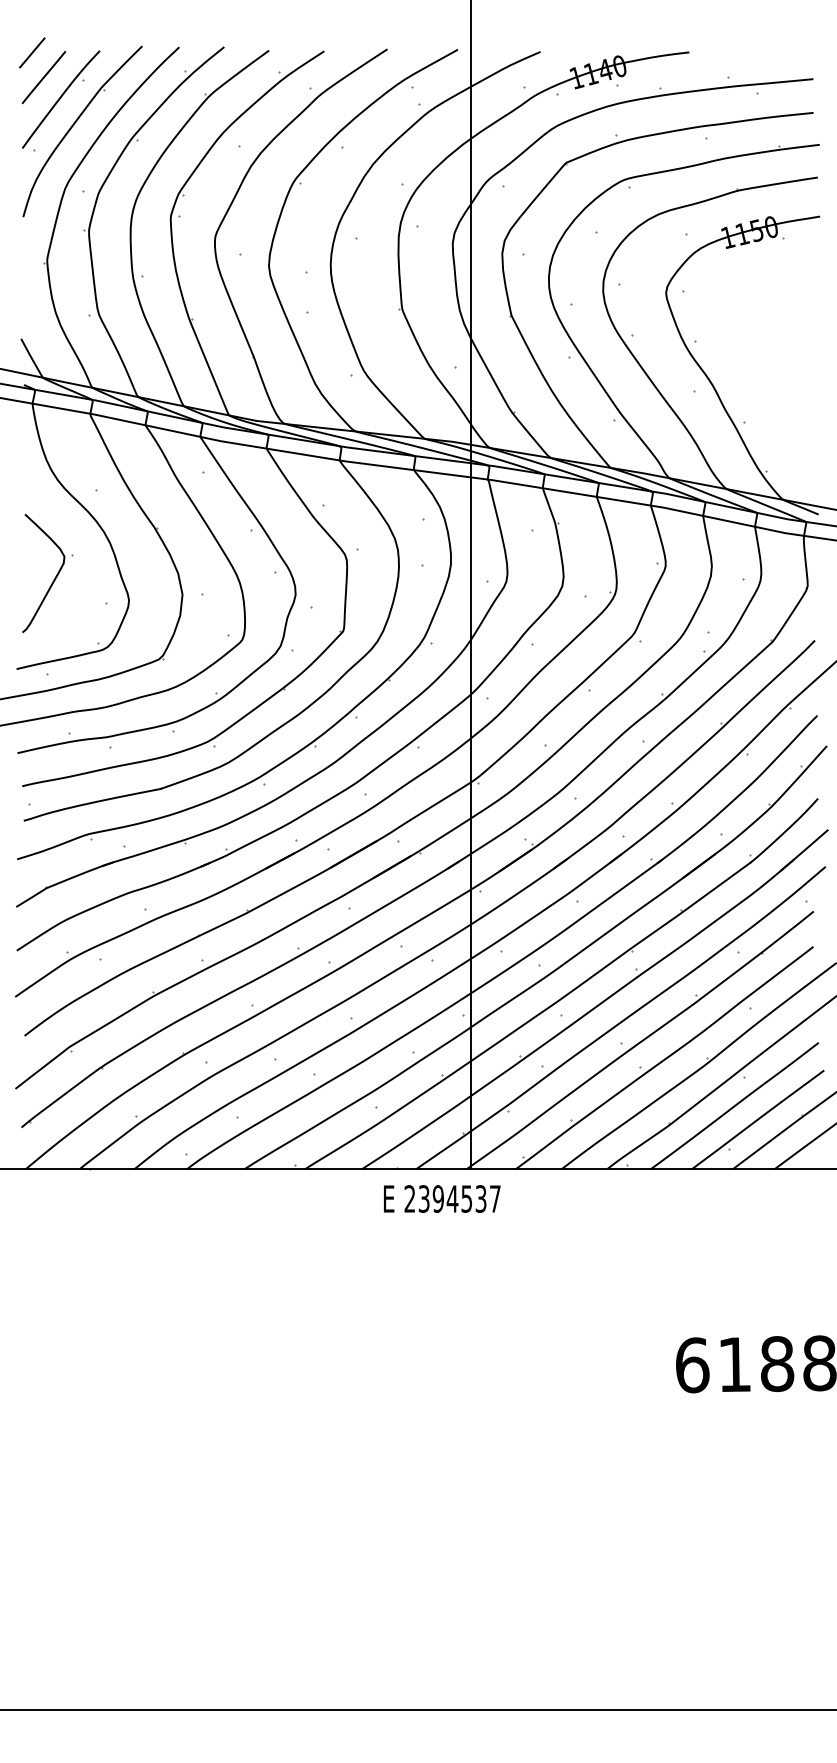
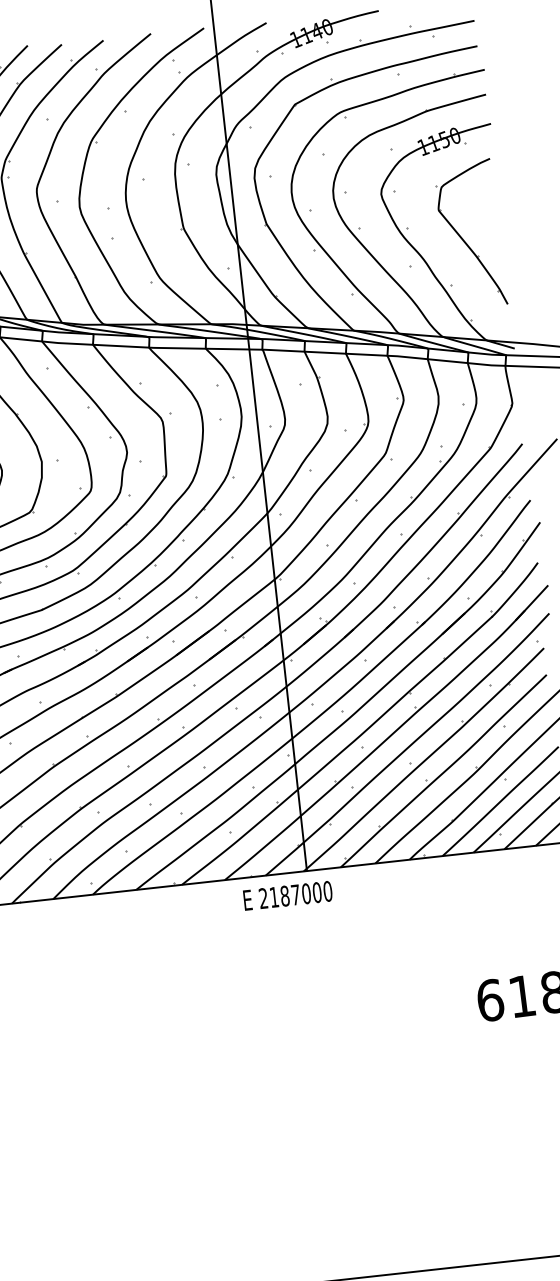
part: (768, 365) -> (464, 240), added
text: (459, 1198) -> (300, 894), 2394537 -> 2187000

